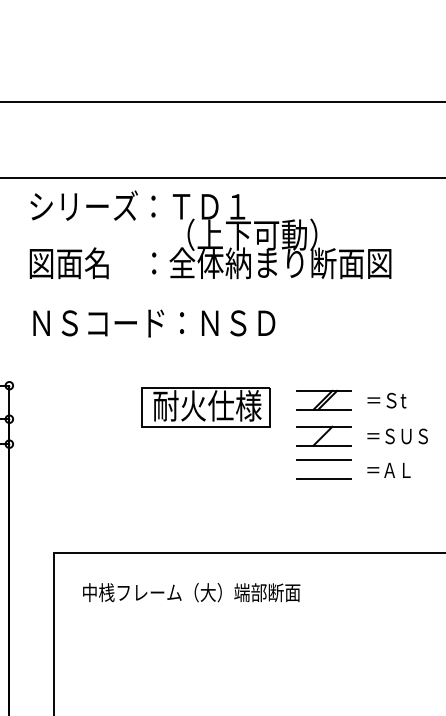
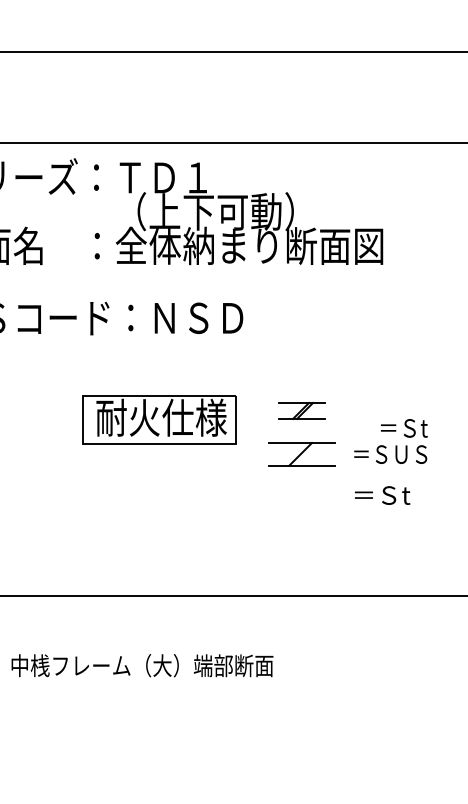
part: (323, 399) -> (301, 410), size x0.7
text: (386, 400) -> (403, 428), moved
line: (324, 460) -> (302, 483), removed
text: (390, 470) -> (382, 495), ＝ＡＬ -> ＝Ｓt
line: (324, 478) -> (302, 505), removed
text: (191, 592) -> (142, 665), moved

